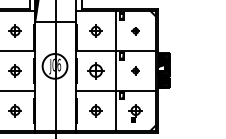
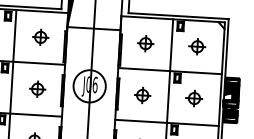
part: (135, 30) -> (197, 45), size x1.67
part: (95, 70) -> (142, 94), size x0.71
part: (135, 70) -> (194, 97), size x1.67

